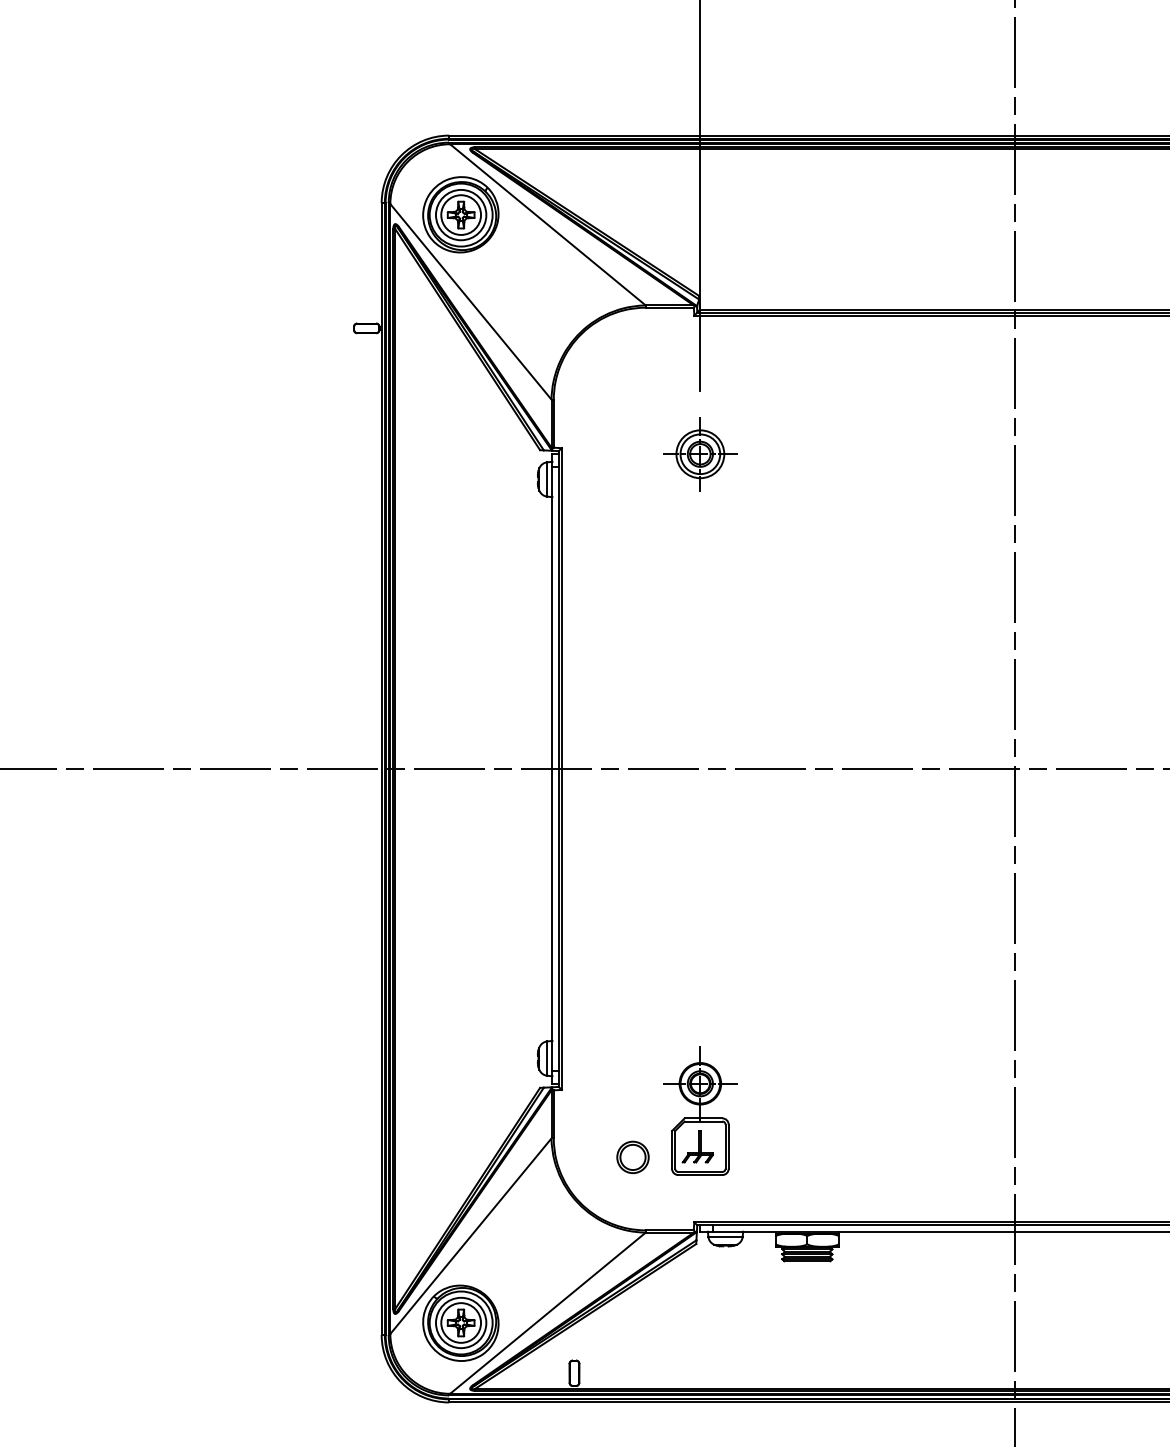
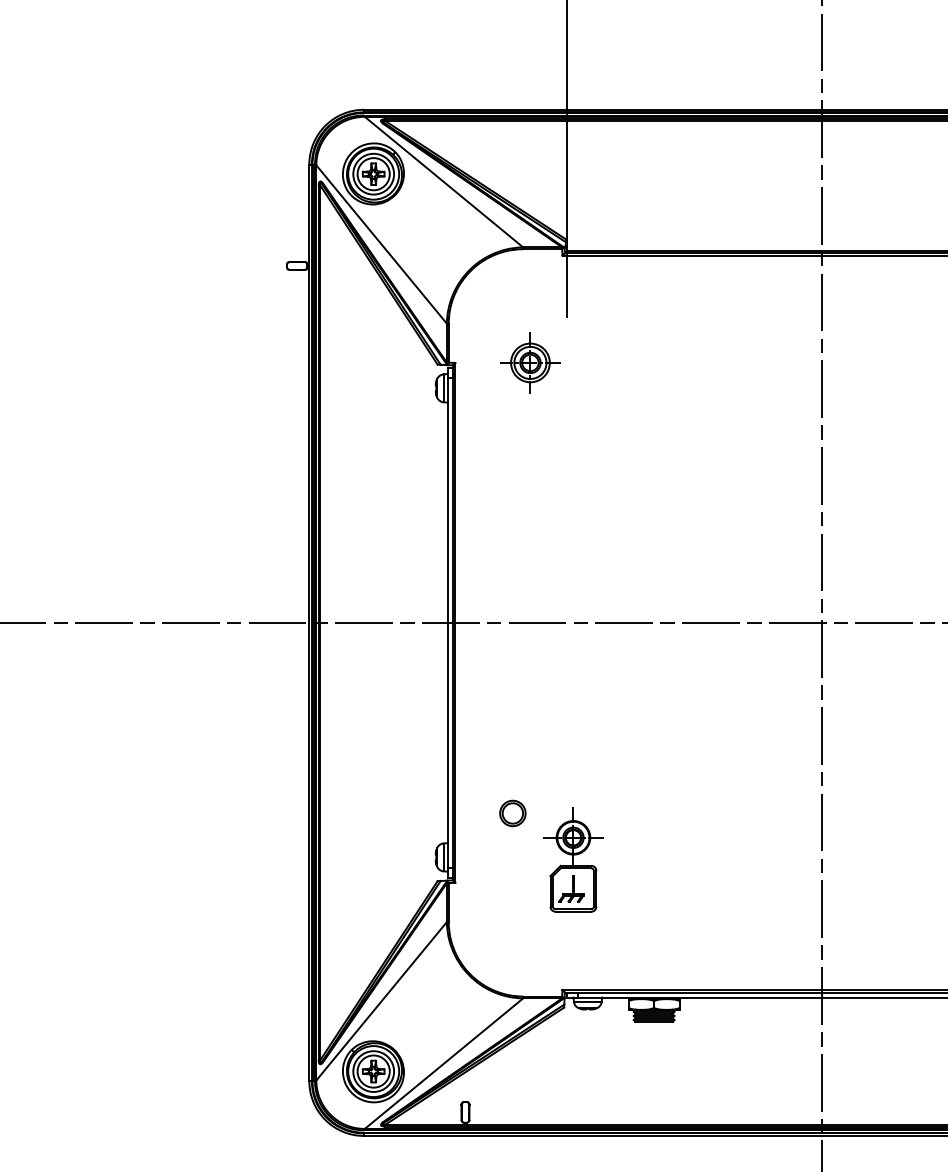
part: (700, 453) -> (530, 362), moved
part: (700, 1110) -> (573, 859), moved
part: (632, 1157) -> (512, 813), moved

